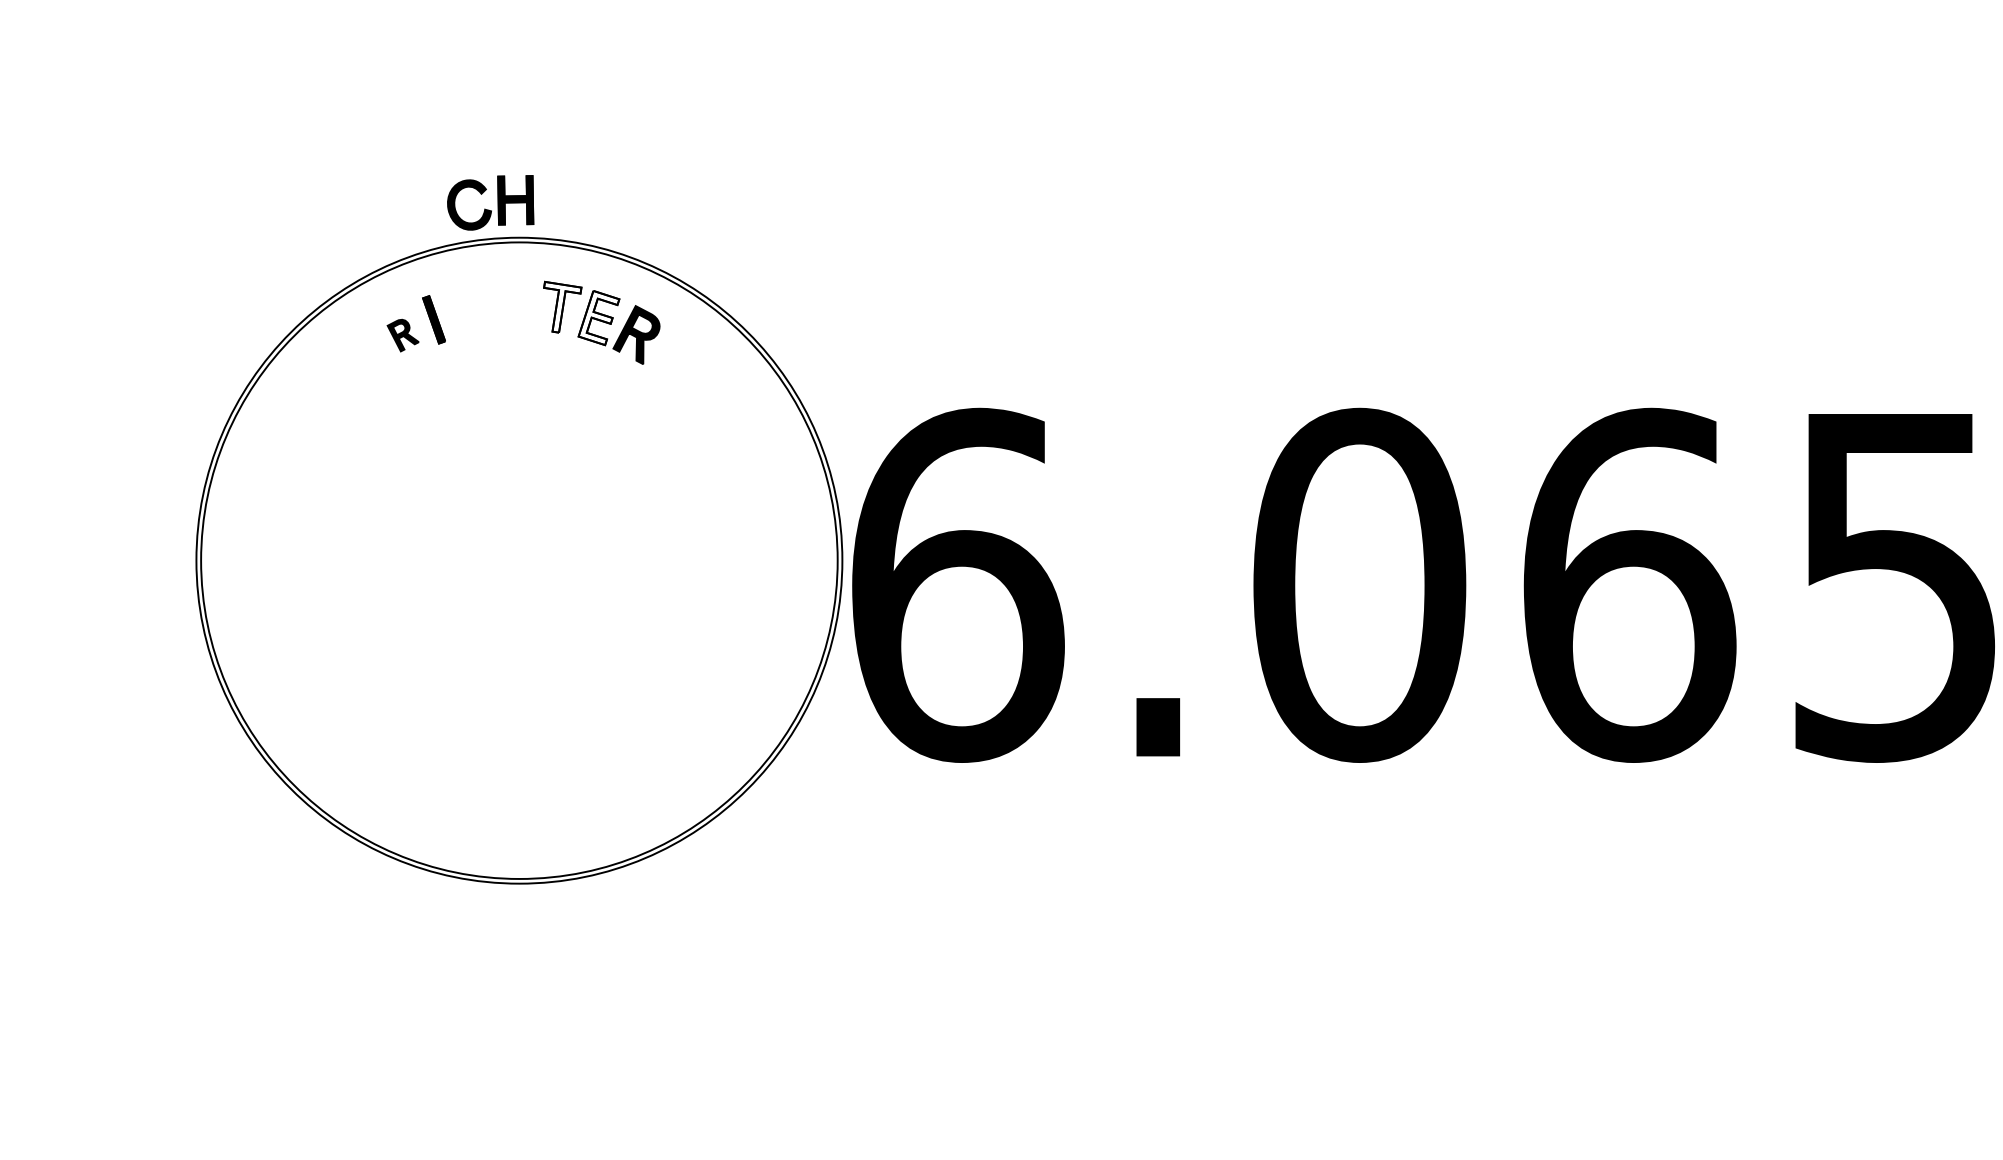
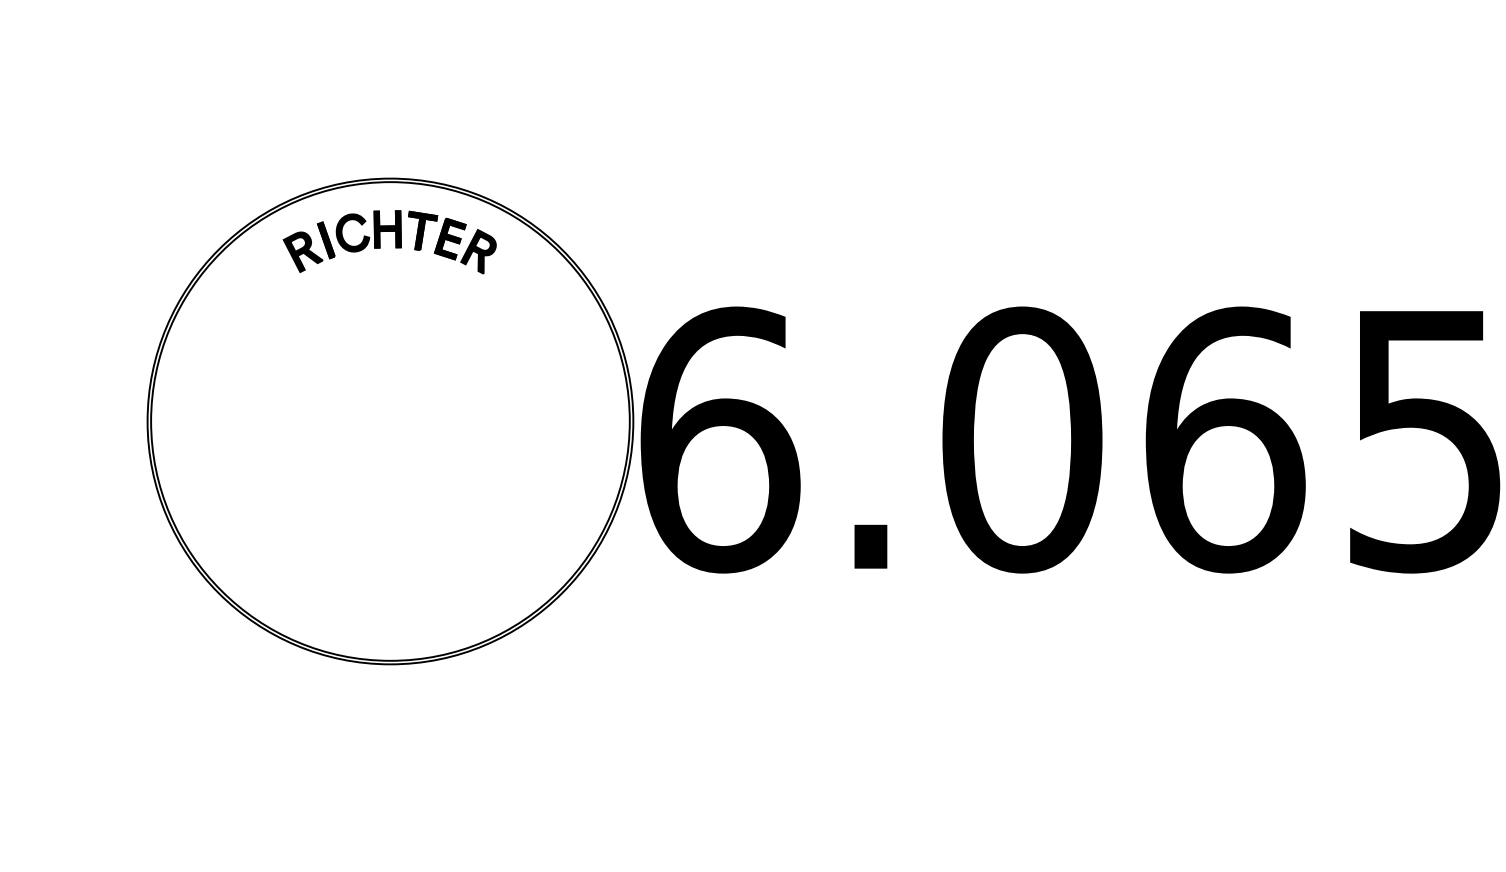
part: (497, 202) -> (373, 231), moved
fill: (562, 306) -> (422, 230), added
fill: (598, 317) -> (449, 238), added
part: (402, 335) -> (302, 252), size x1.67

